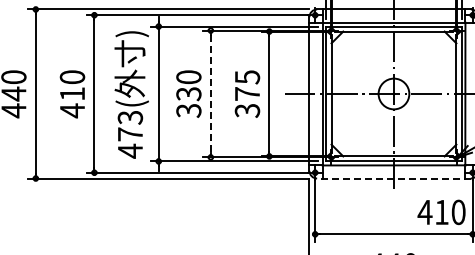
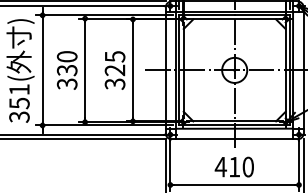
text: (246, 93) -> (114, 70), 375 -> 325
line: (210, 94) -> (84, 70), dashed -> solid
text: (130, 134) -> (19, 103), 473( -> 351(
line: (393, 178) -> (234, 139), dashed -> solid
text: (441, 212) -> (234, 167), moved

